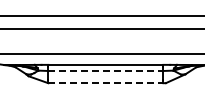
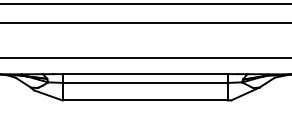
line: (105, 70) -> (144, 82), dashed -> solid
line: (105, 83) -> (144, 100), dashed -> solid

